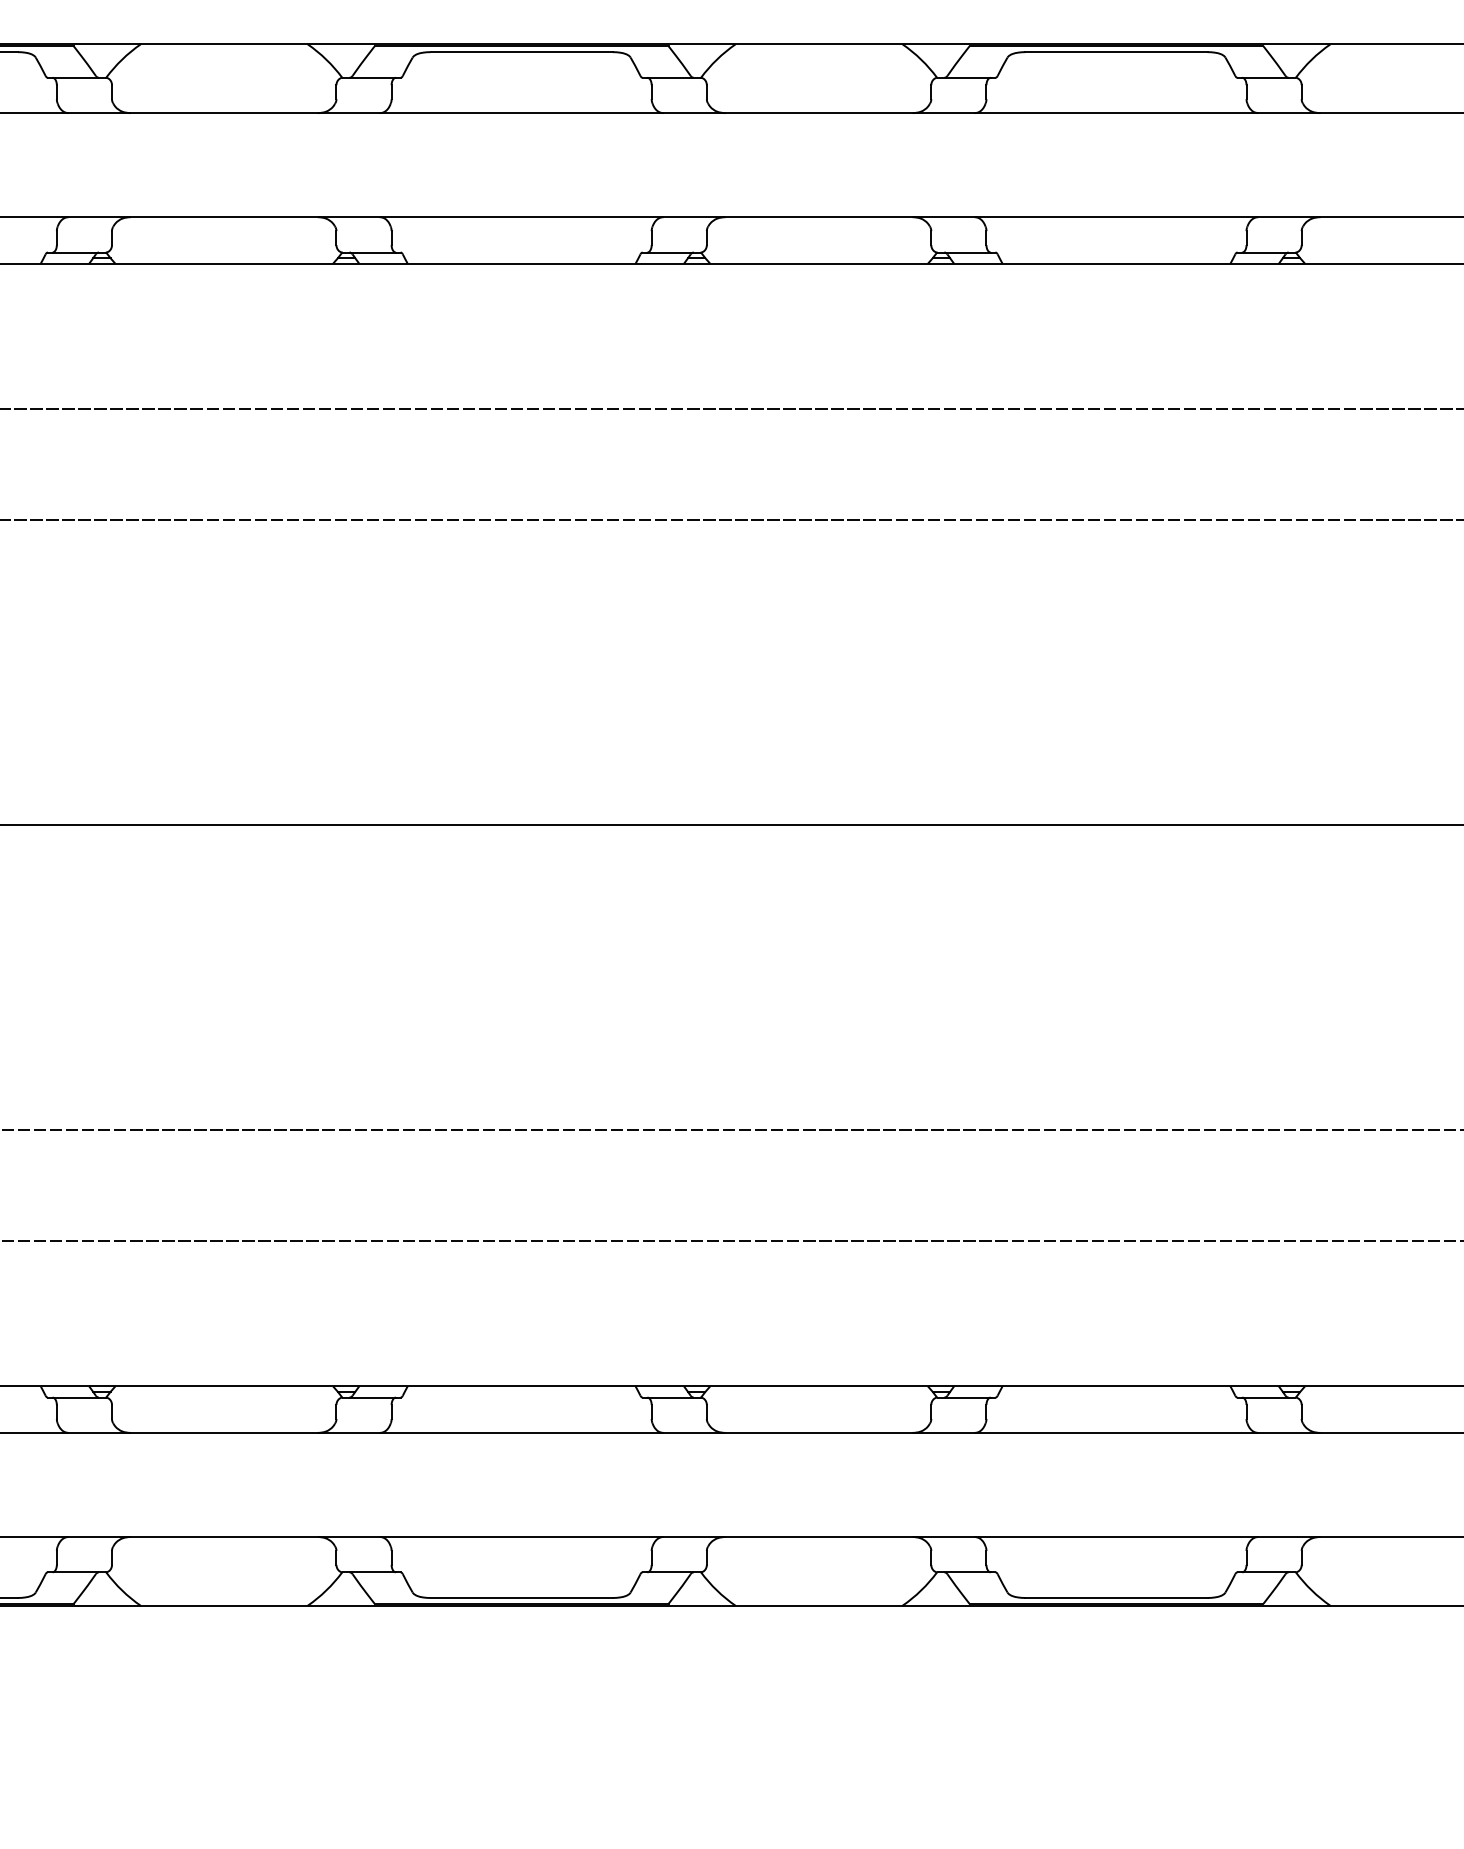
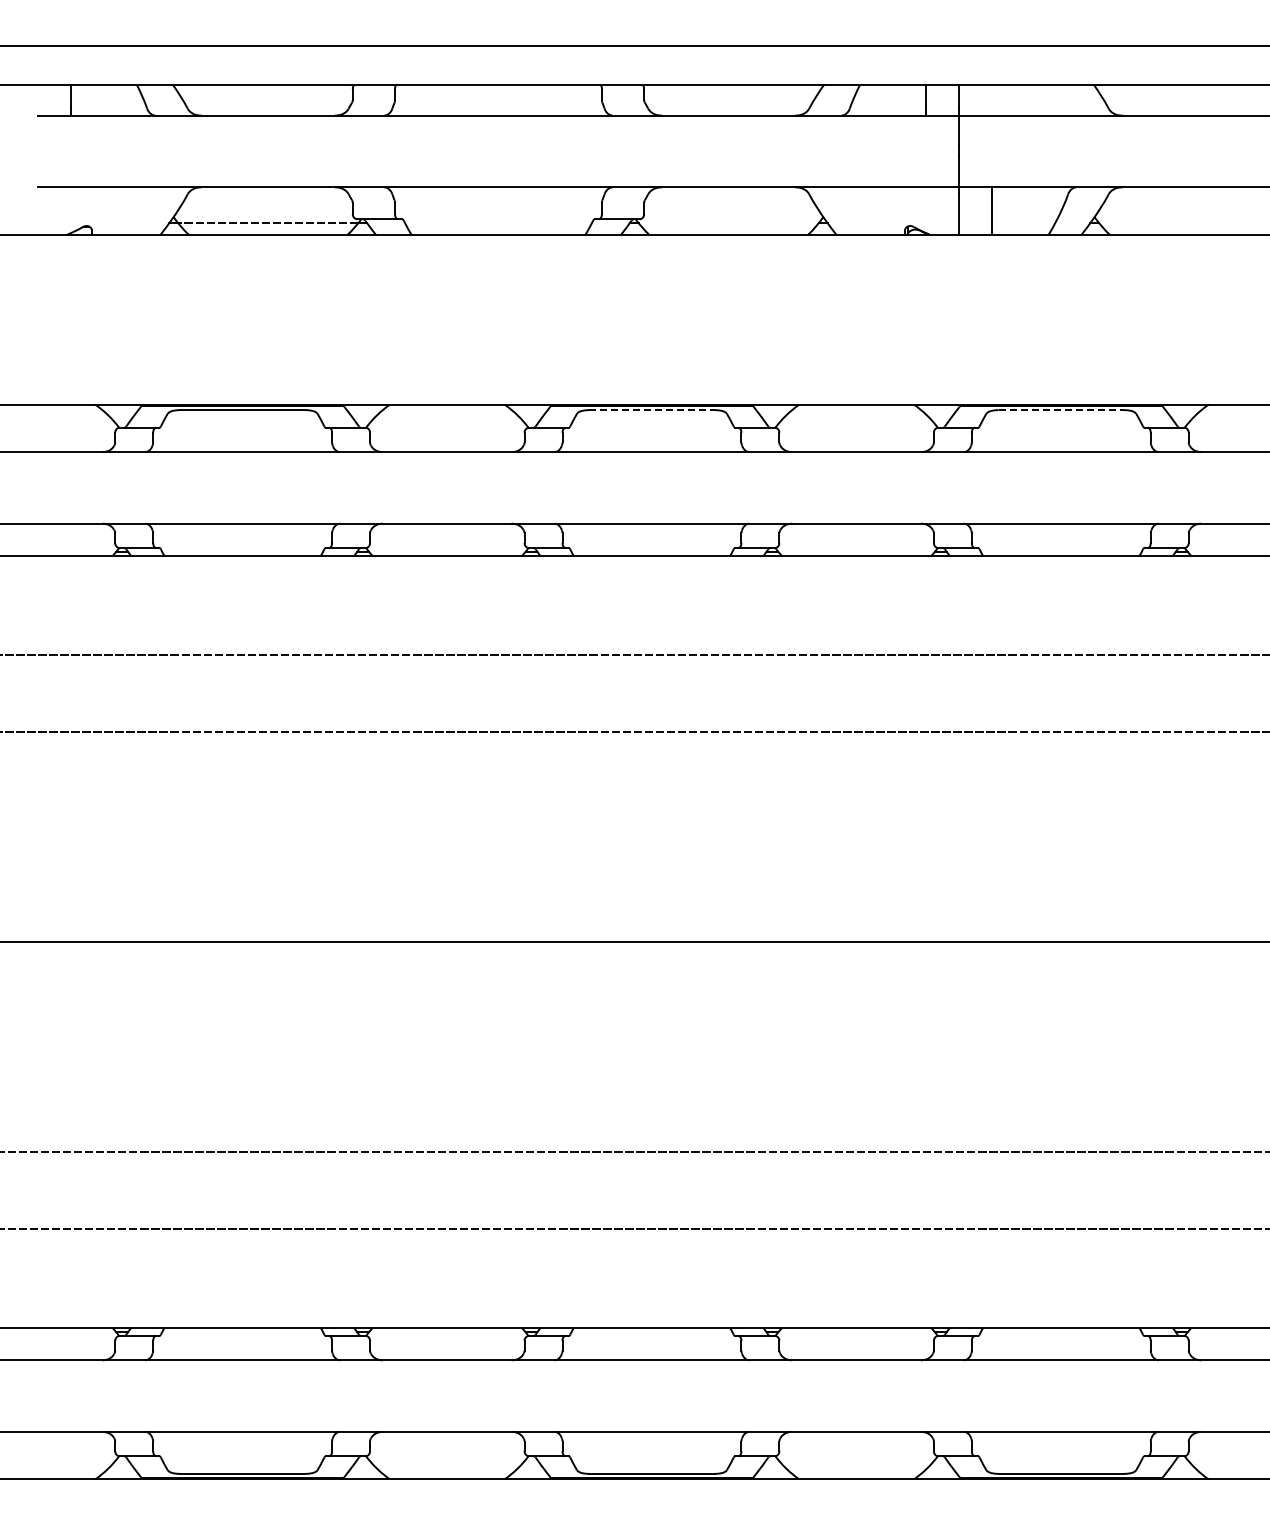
line: (520, 52) -> (651, 410), solid -> dashed
line: (1116, 52) -> (1061, 410), solid -> dashed

